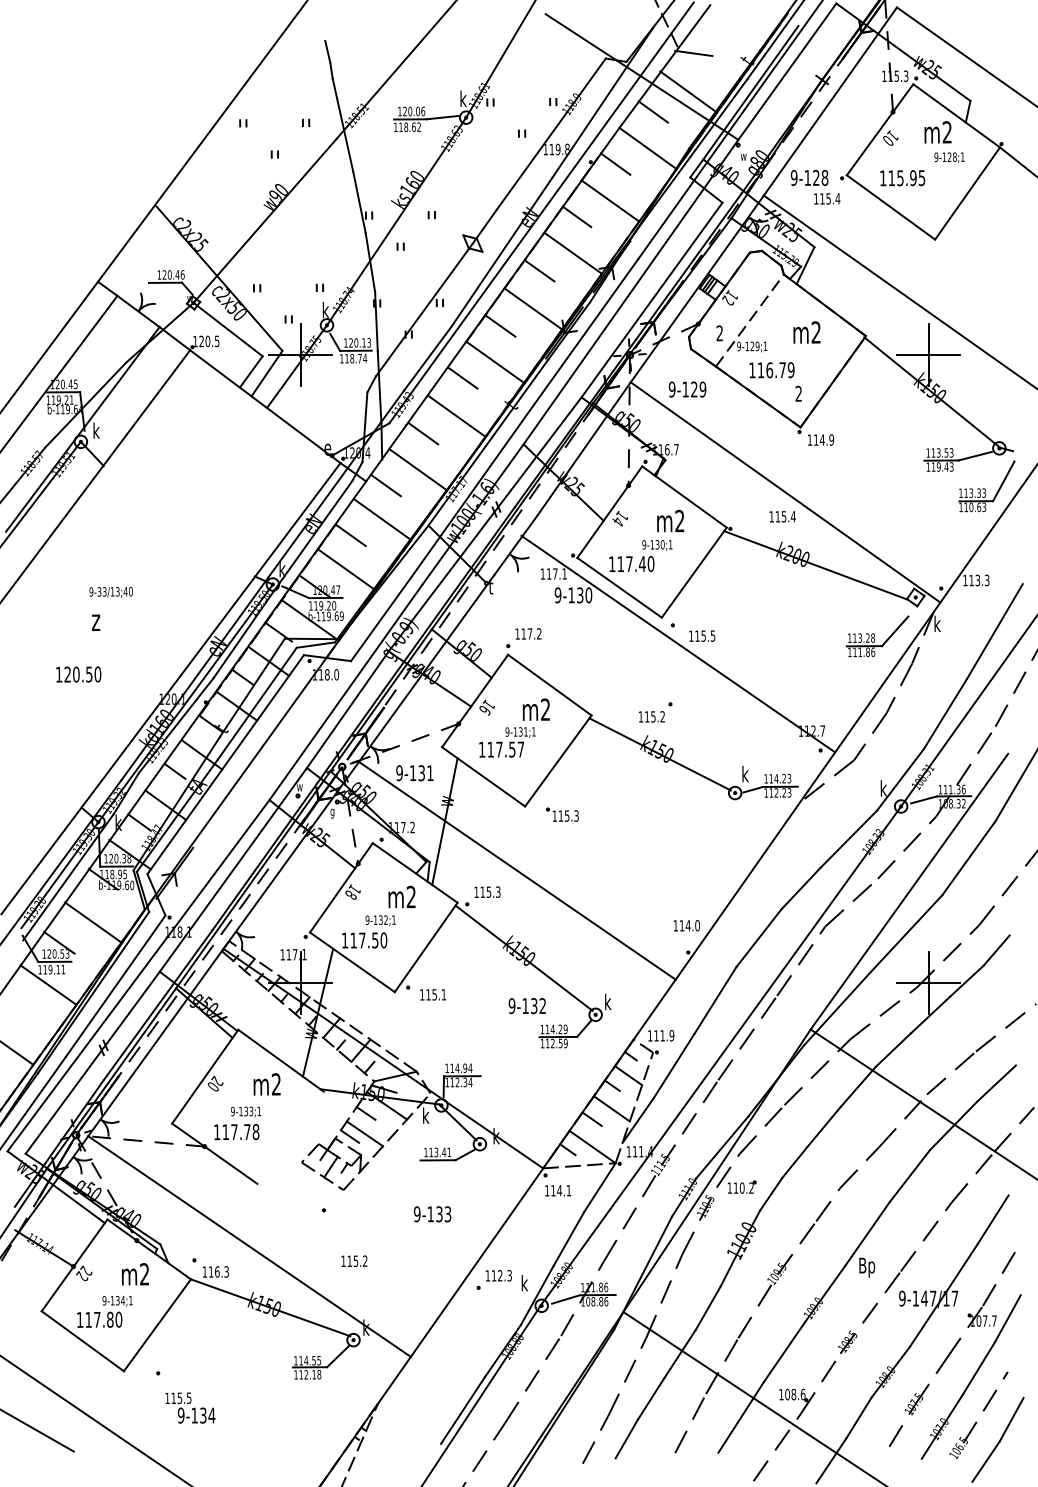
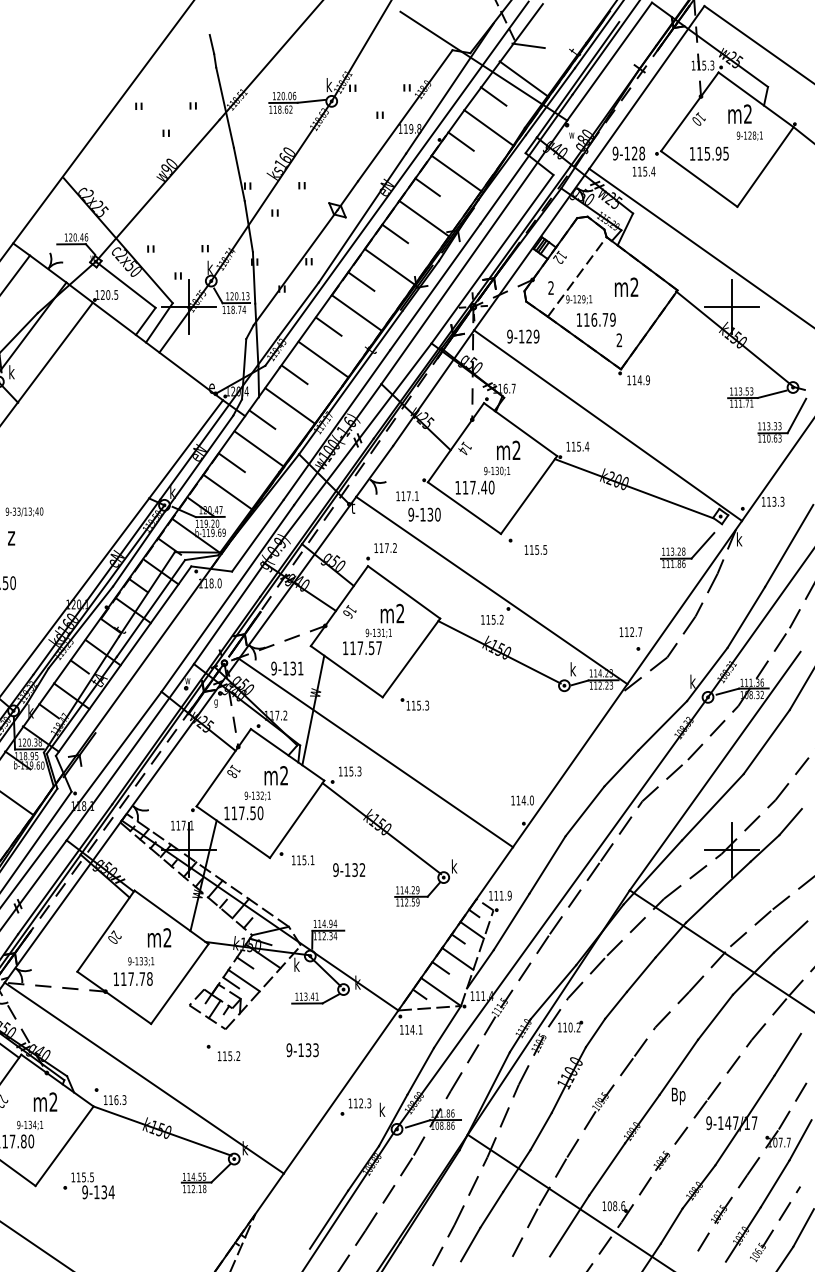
text: (944, 466) -> (745, 403), 119.43 -> 111.71
text: (782, 516) -> (577, 446), moved
line: (677, 643) -> (491, 590), moved
text: (526, 1006) -> (348, 870), moved
line: (290, 1137) -> (179, 983), added
text: (354, 1260) -> (229, 1055), moved
text: (190, 1407) -> (93, 1185), moved

